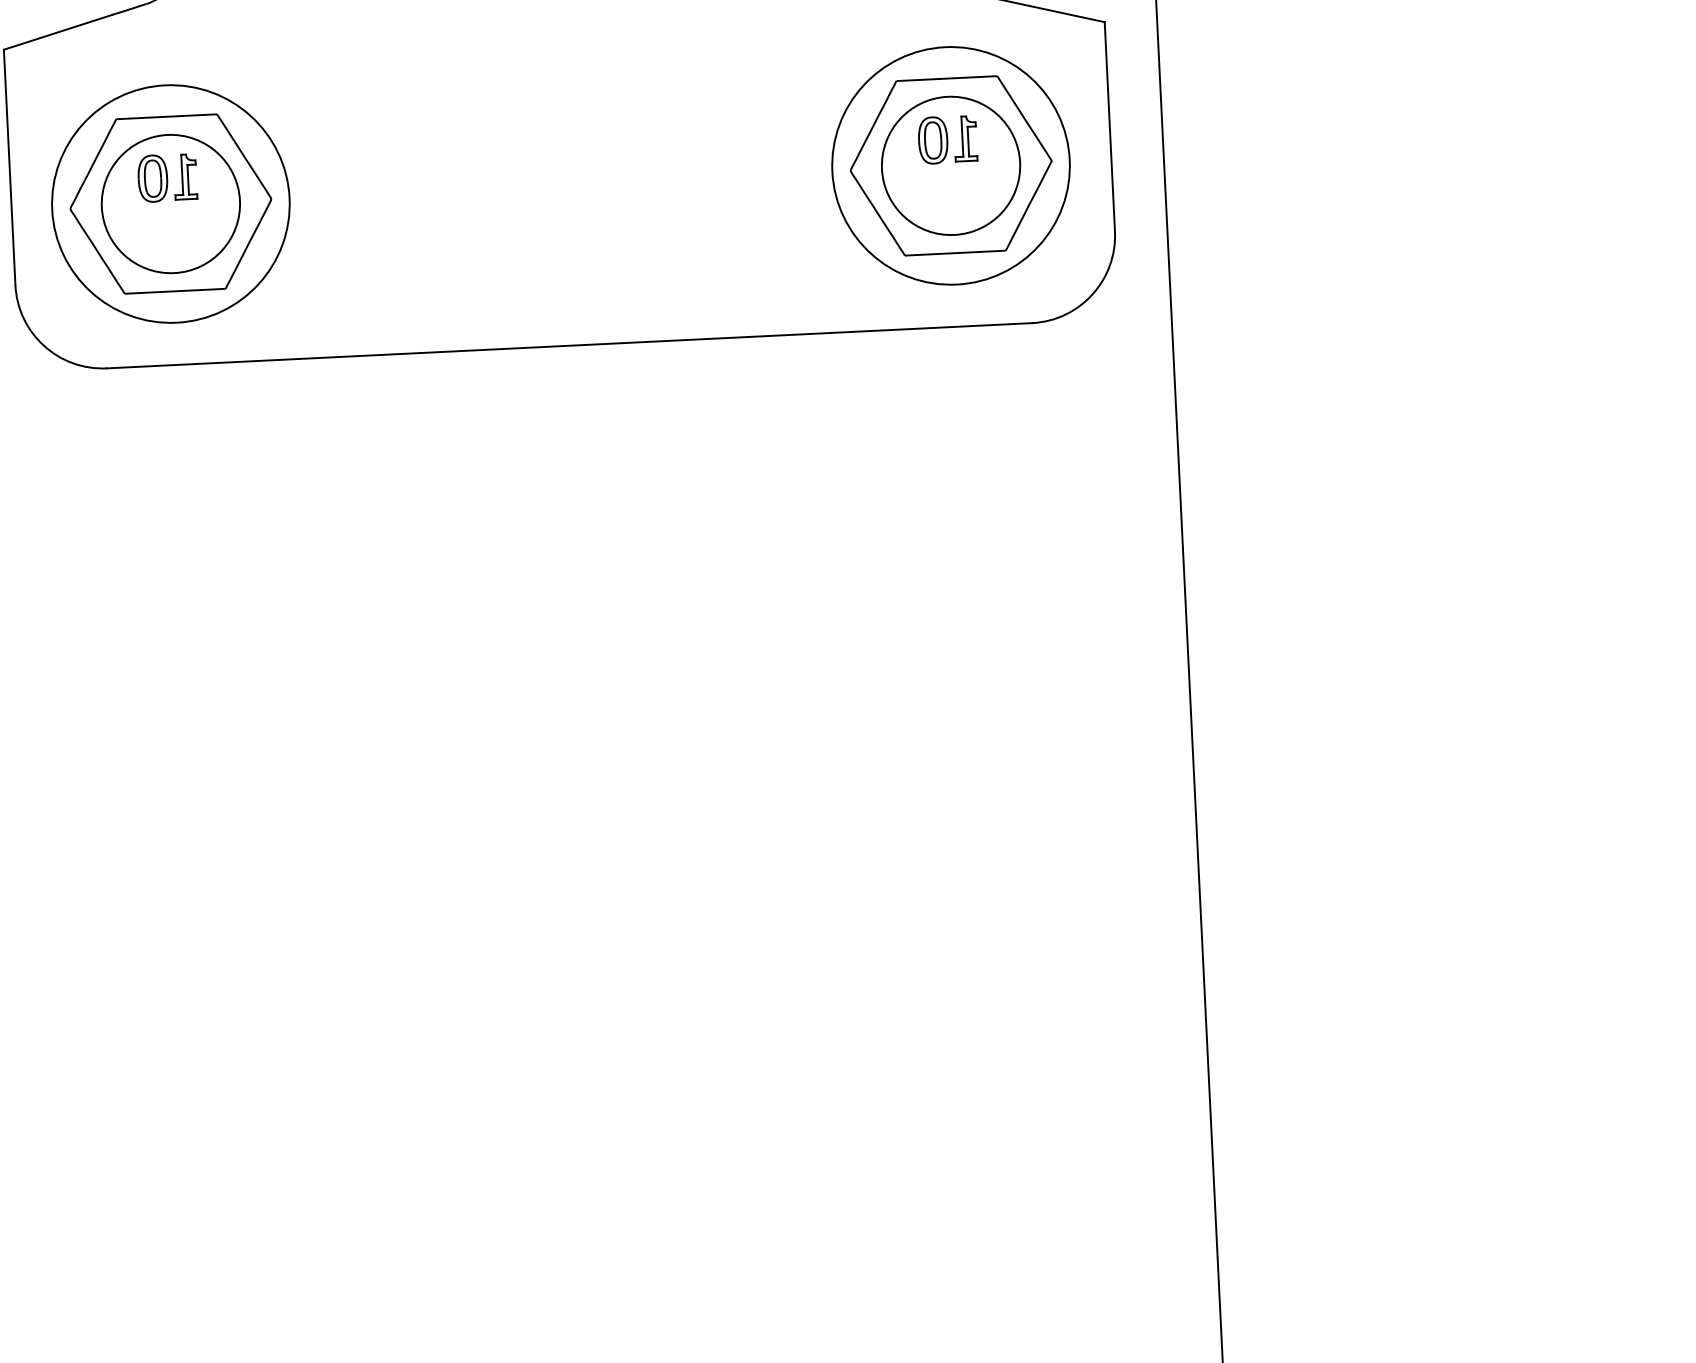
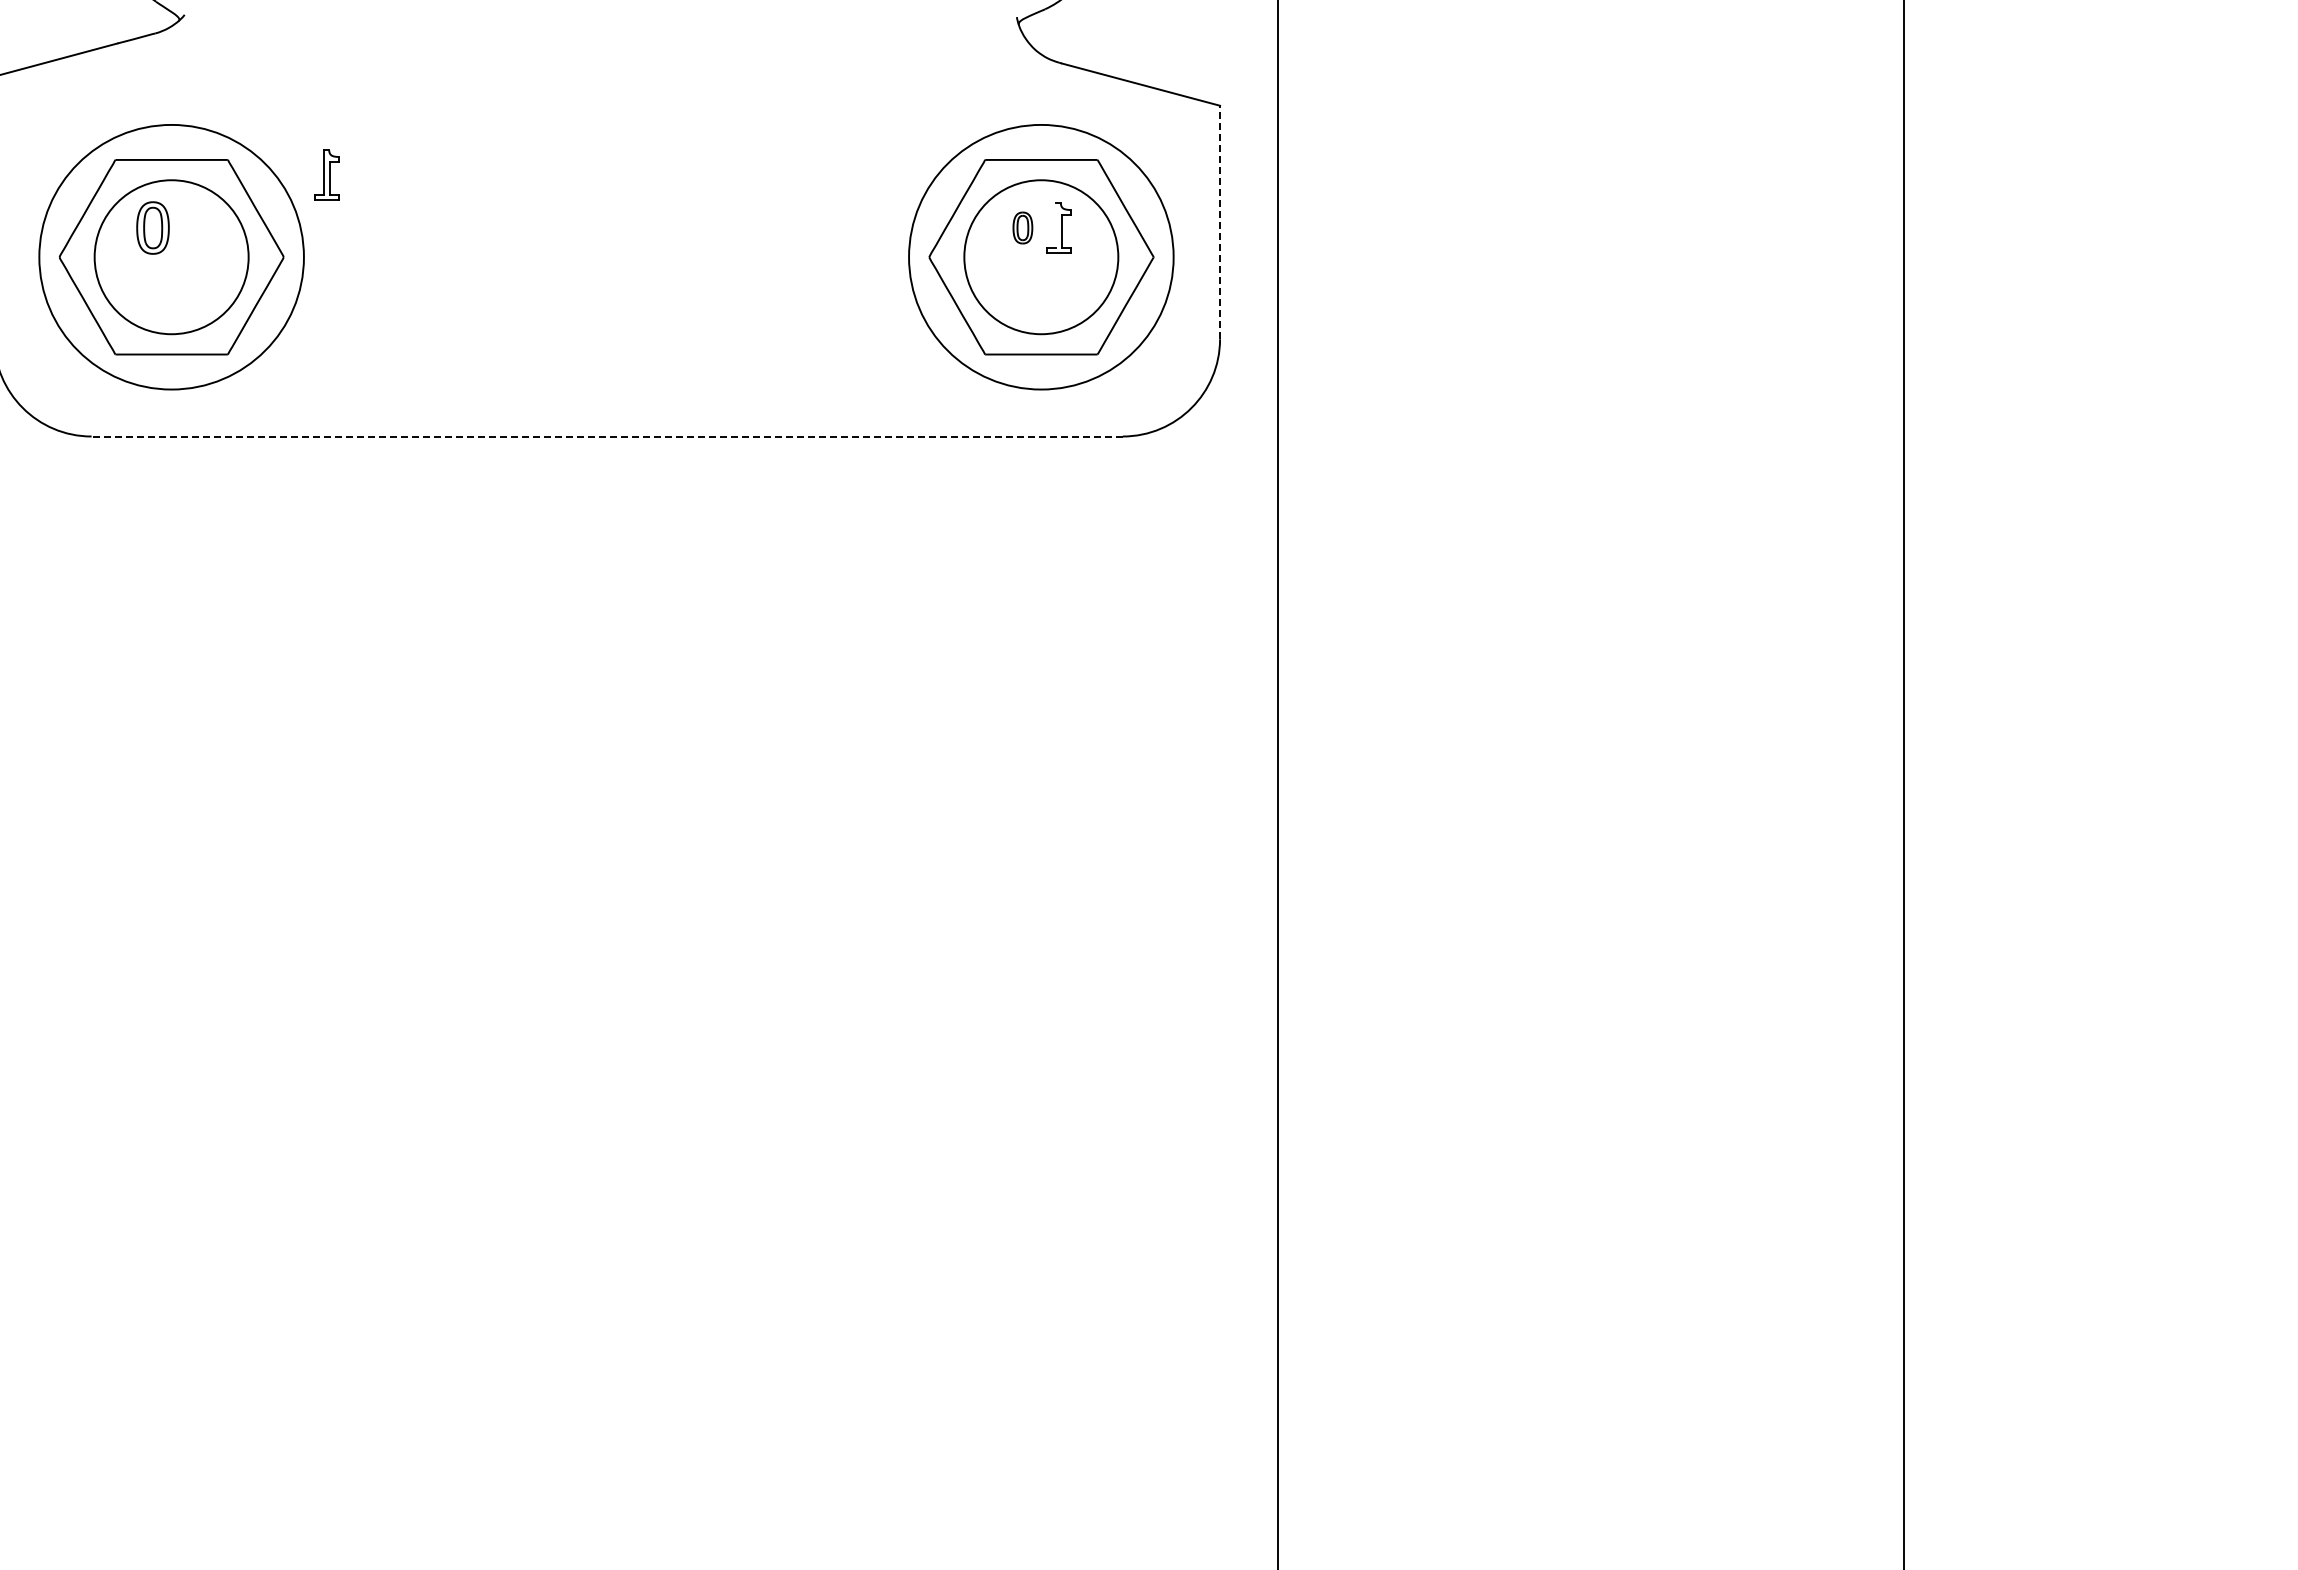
line: (1110, 126) -> (1220, 222), solid -> dashed
line: (962, 136) -> (1055, 225), removed
part: (932, 140) -> (1022, 227), size x0.6
part: (184, 176) -> (326, 174), moved
line: (569, 345) -> (607, 436), solid -> dashed

